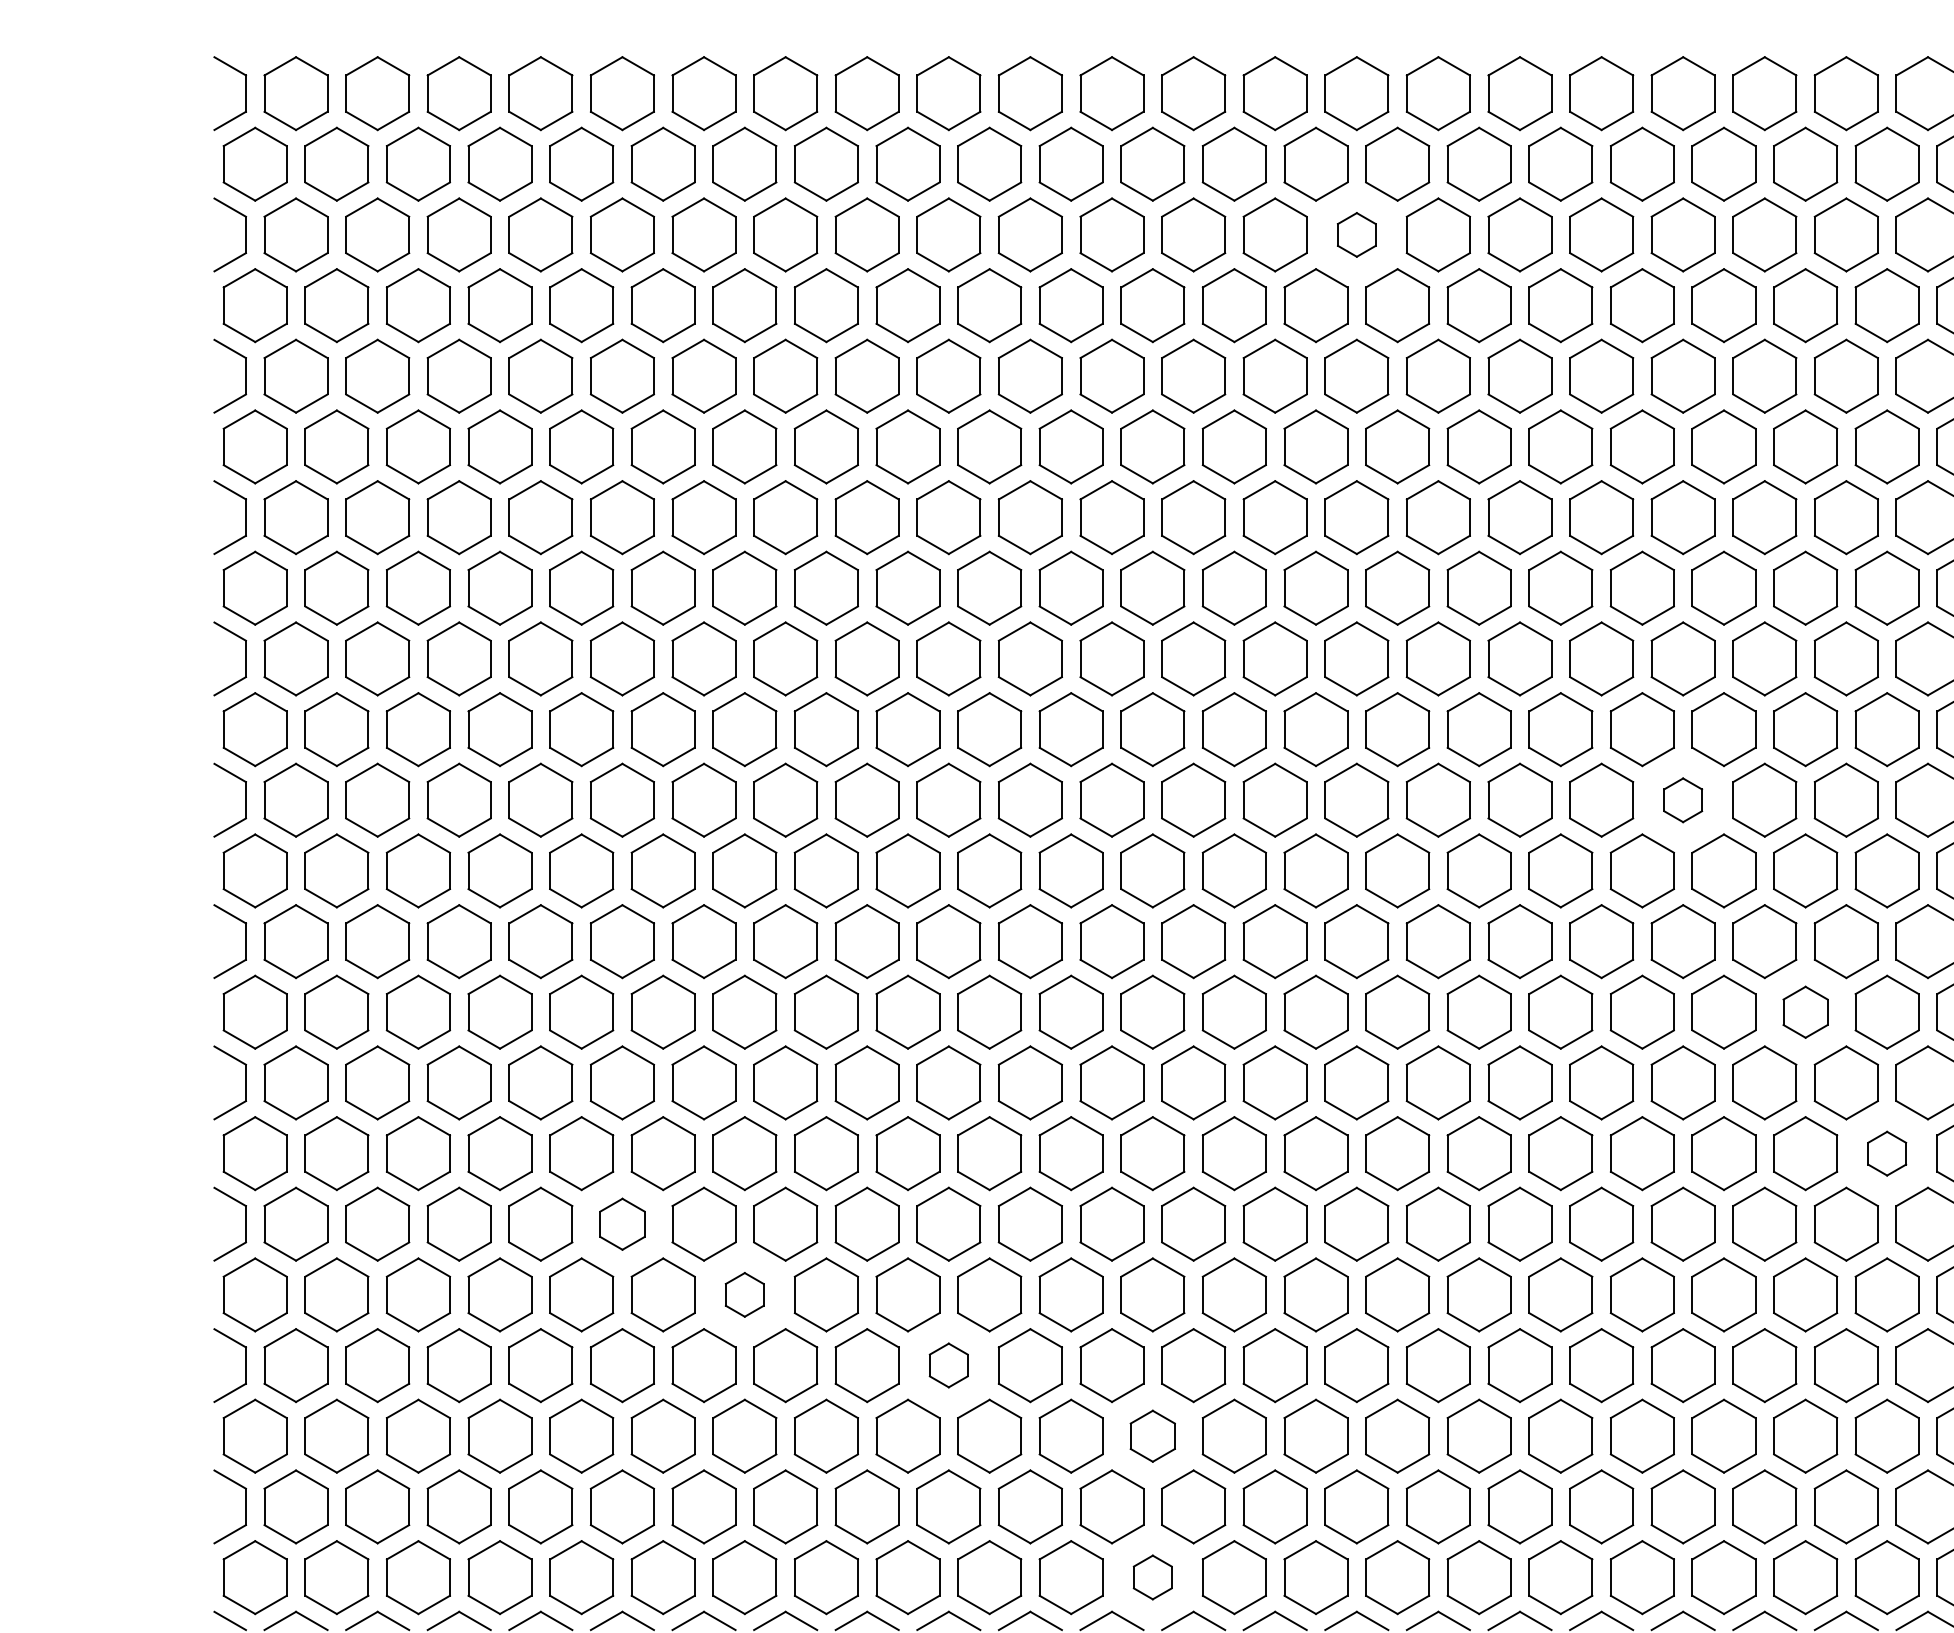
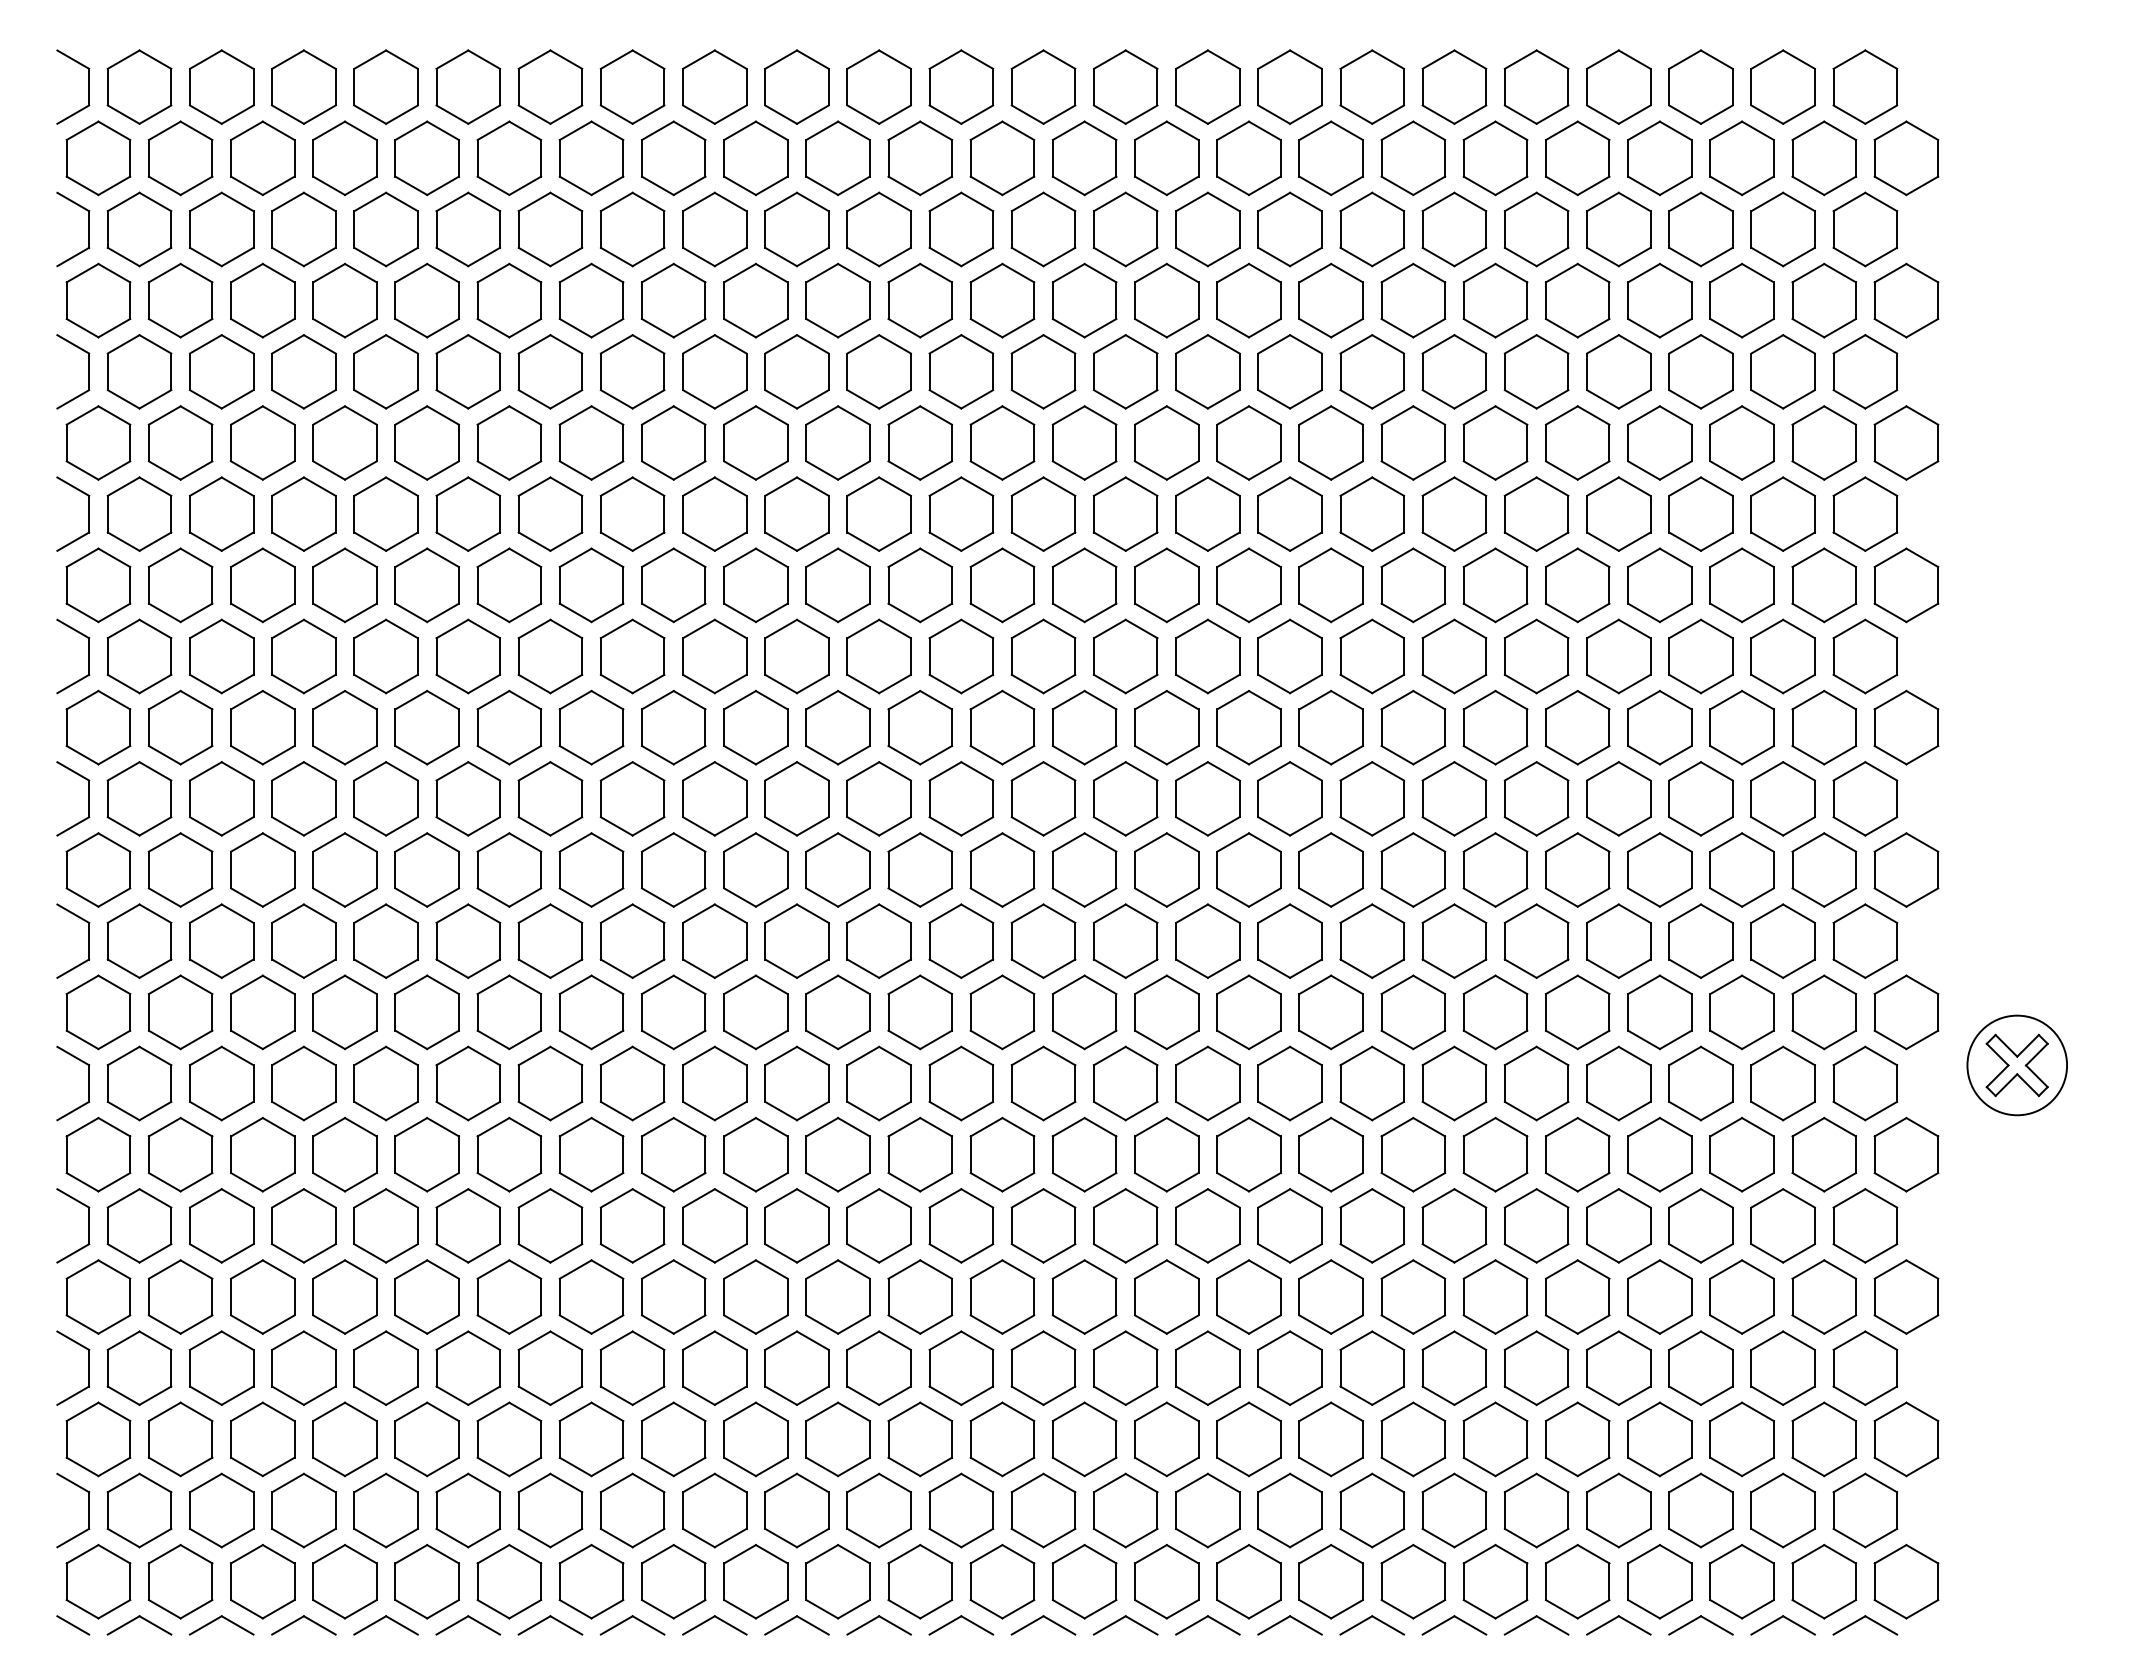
part: (1356, 234) -> (1207, 229), size x1.67
part: (1683, 799) -> (1536, 798), size x1.67
part: (1805, 1012) -> (1659, 1012), size x1.43
part: (1886, 1153) -> (1741, 1154), size x1.67
part: (622, 1223) -> (468, 1225), size x1.43
part: (744, 1294) -> (591, 1296), size x1.67
part: (948, 1364) -> (796, 1367), size x1.67
part: (1152, 1436) -> (1002, 1439), size x1.43
part: (1152, 1577) -> (1002, 1581), size x1.67

